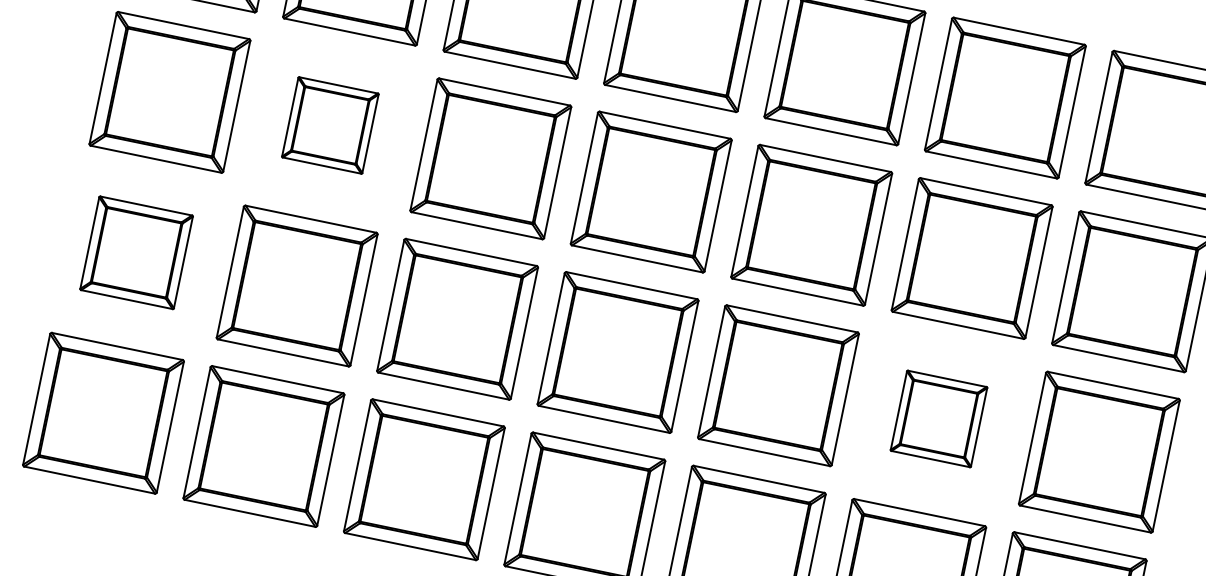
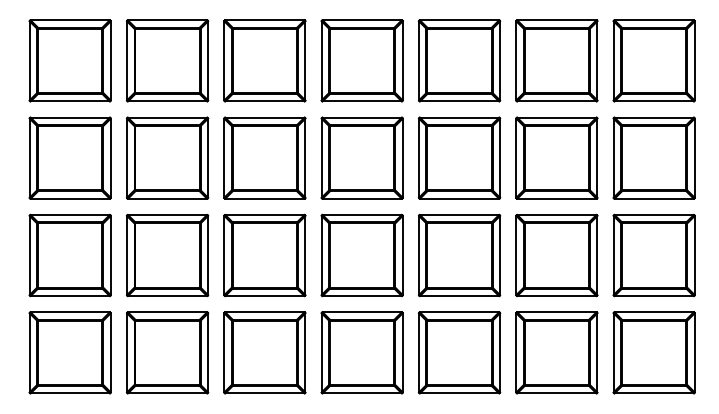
part: (330, 124) -> (167, 157), size x1.67
part: (135, 252) -> (69, 255), size x1.43
part: (938, 418) -> (556, 255), size x1.67

